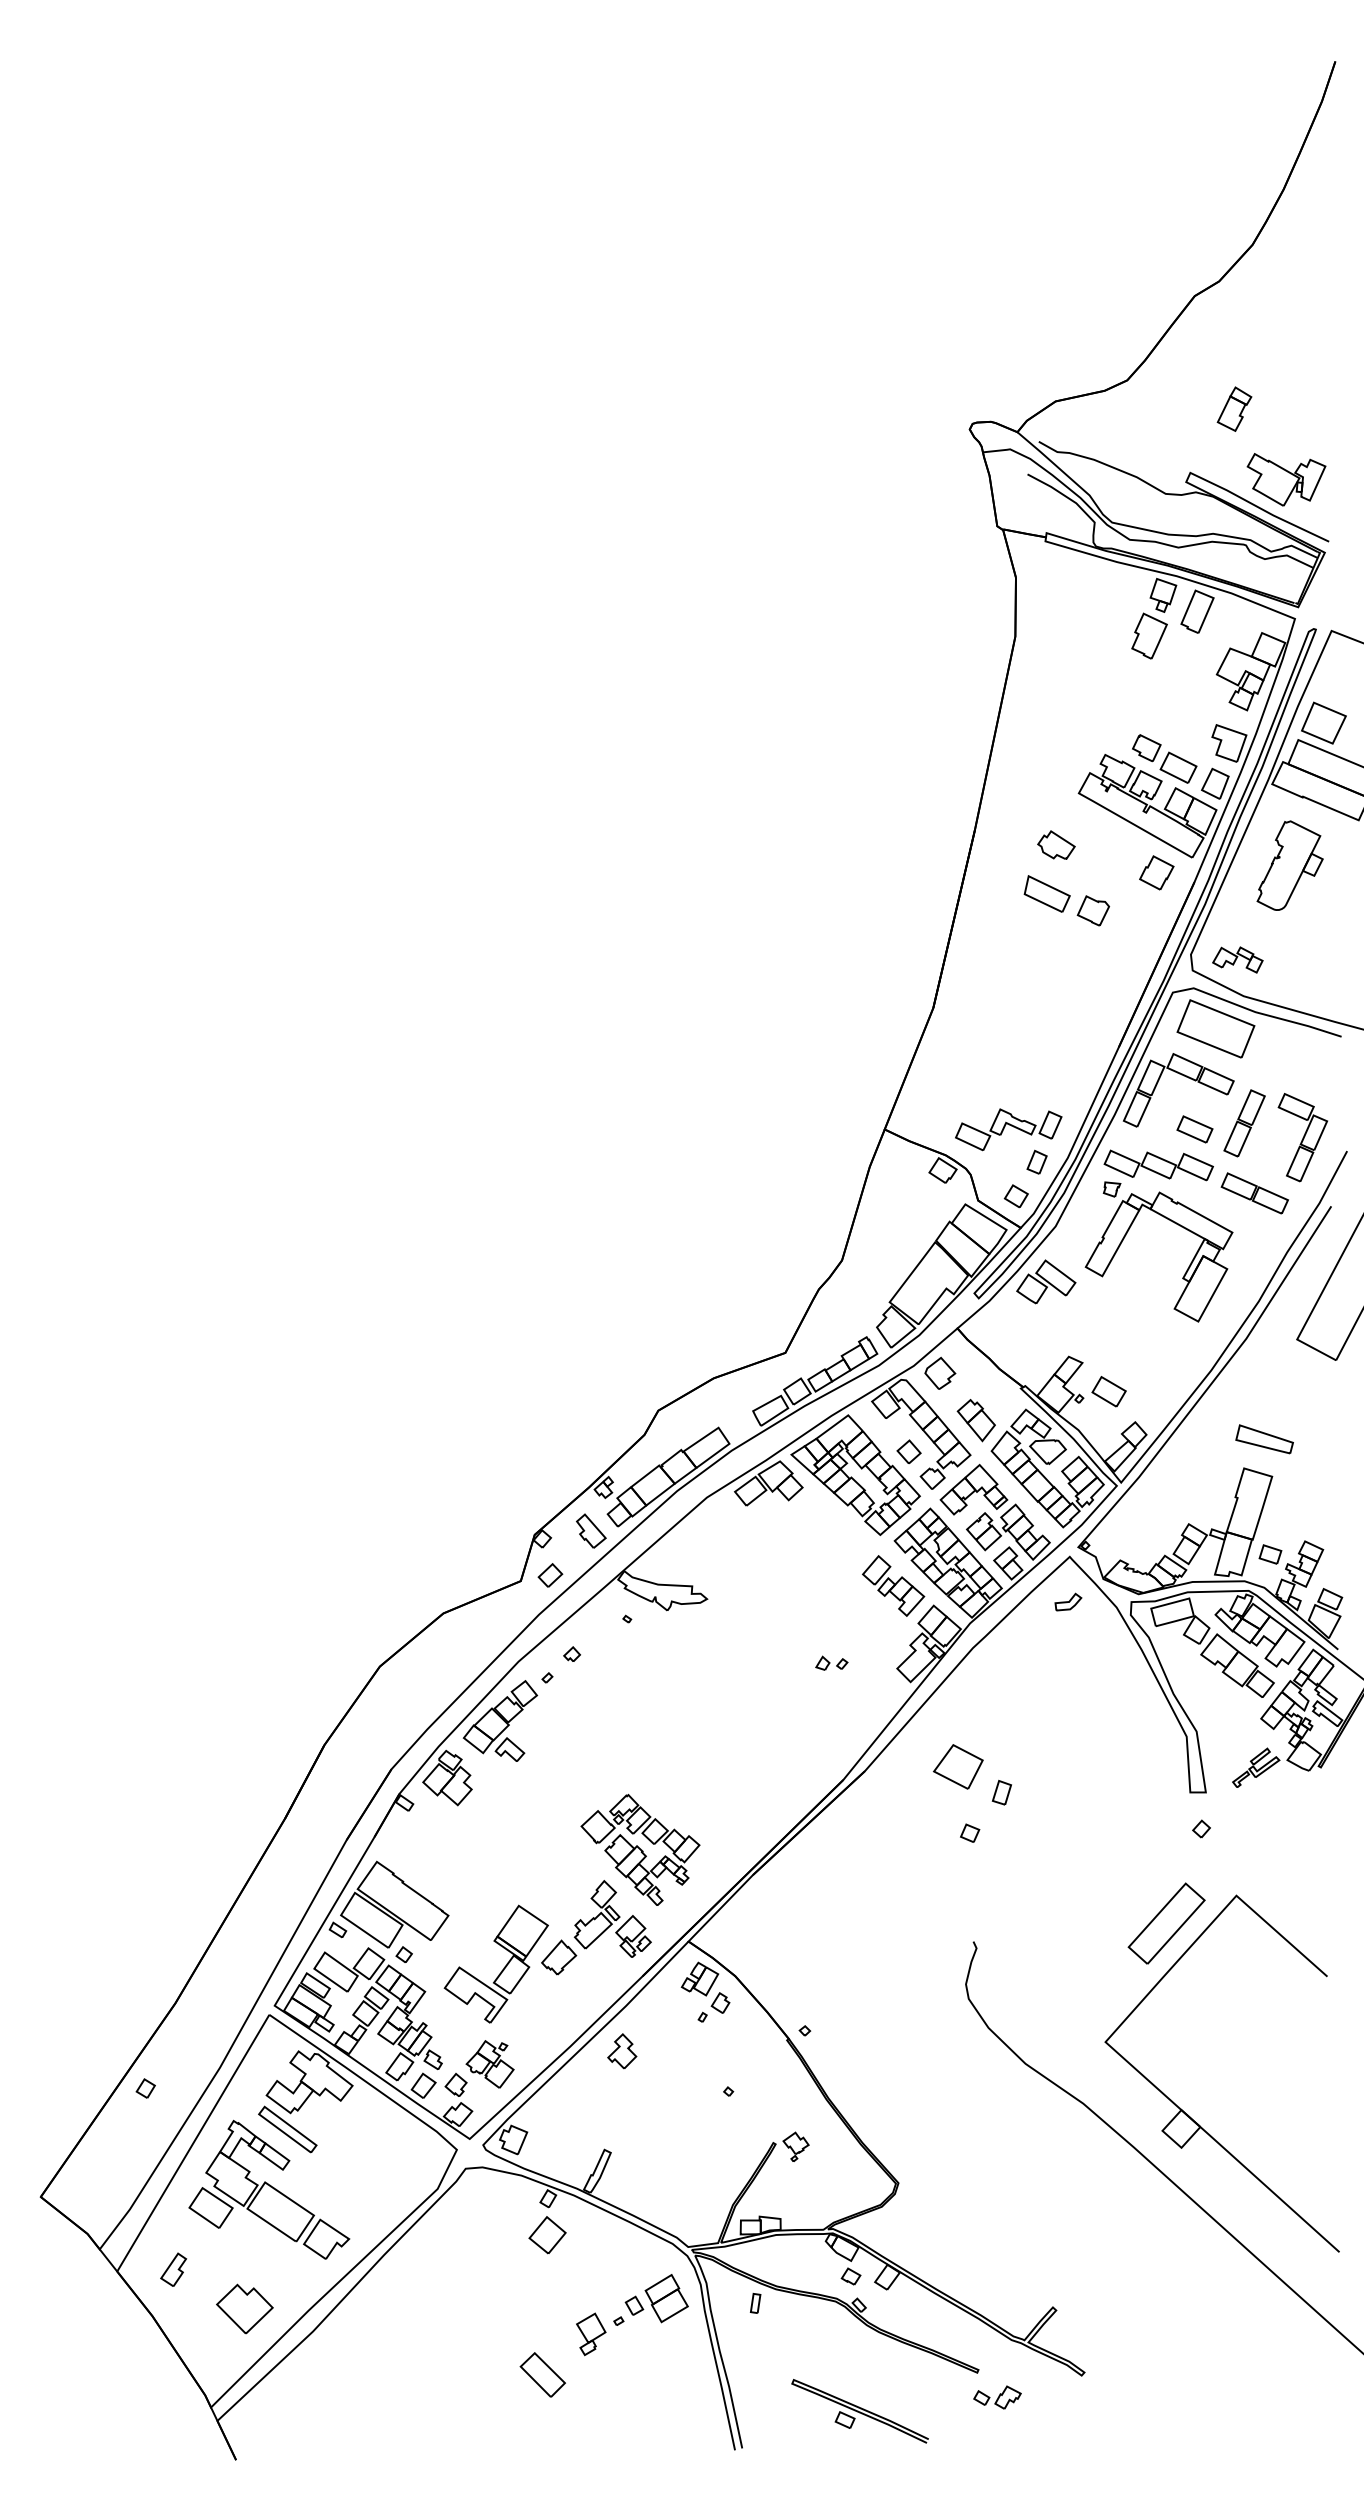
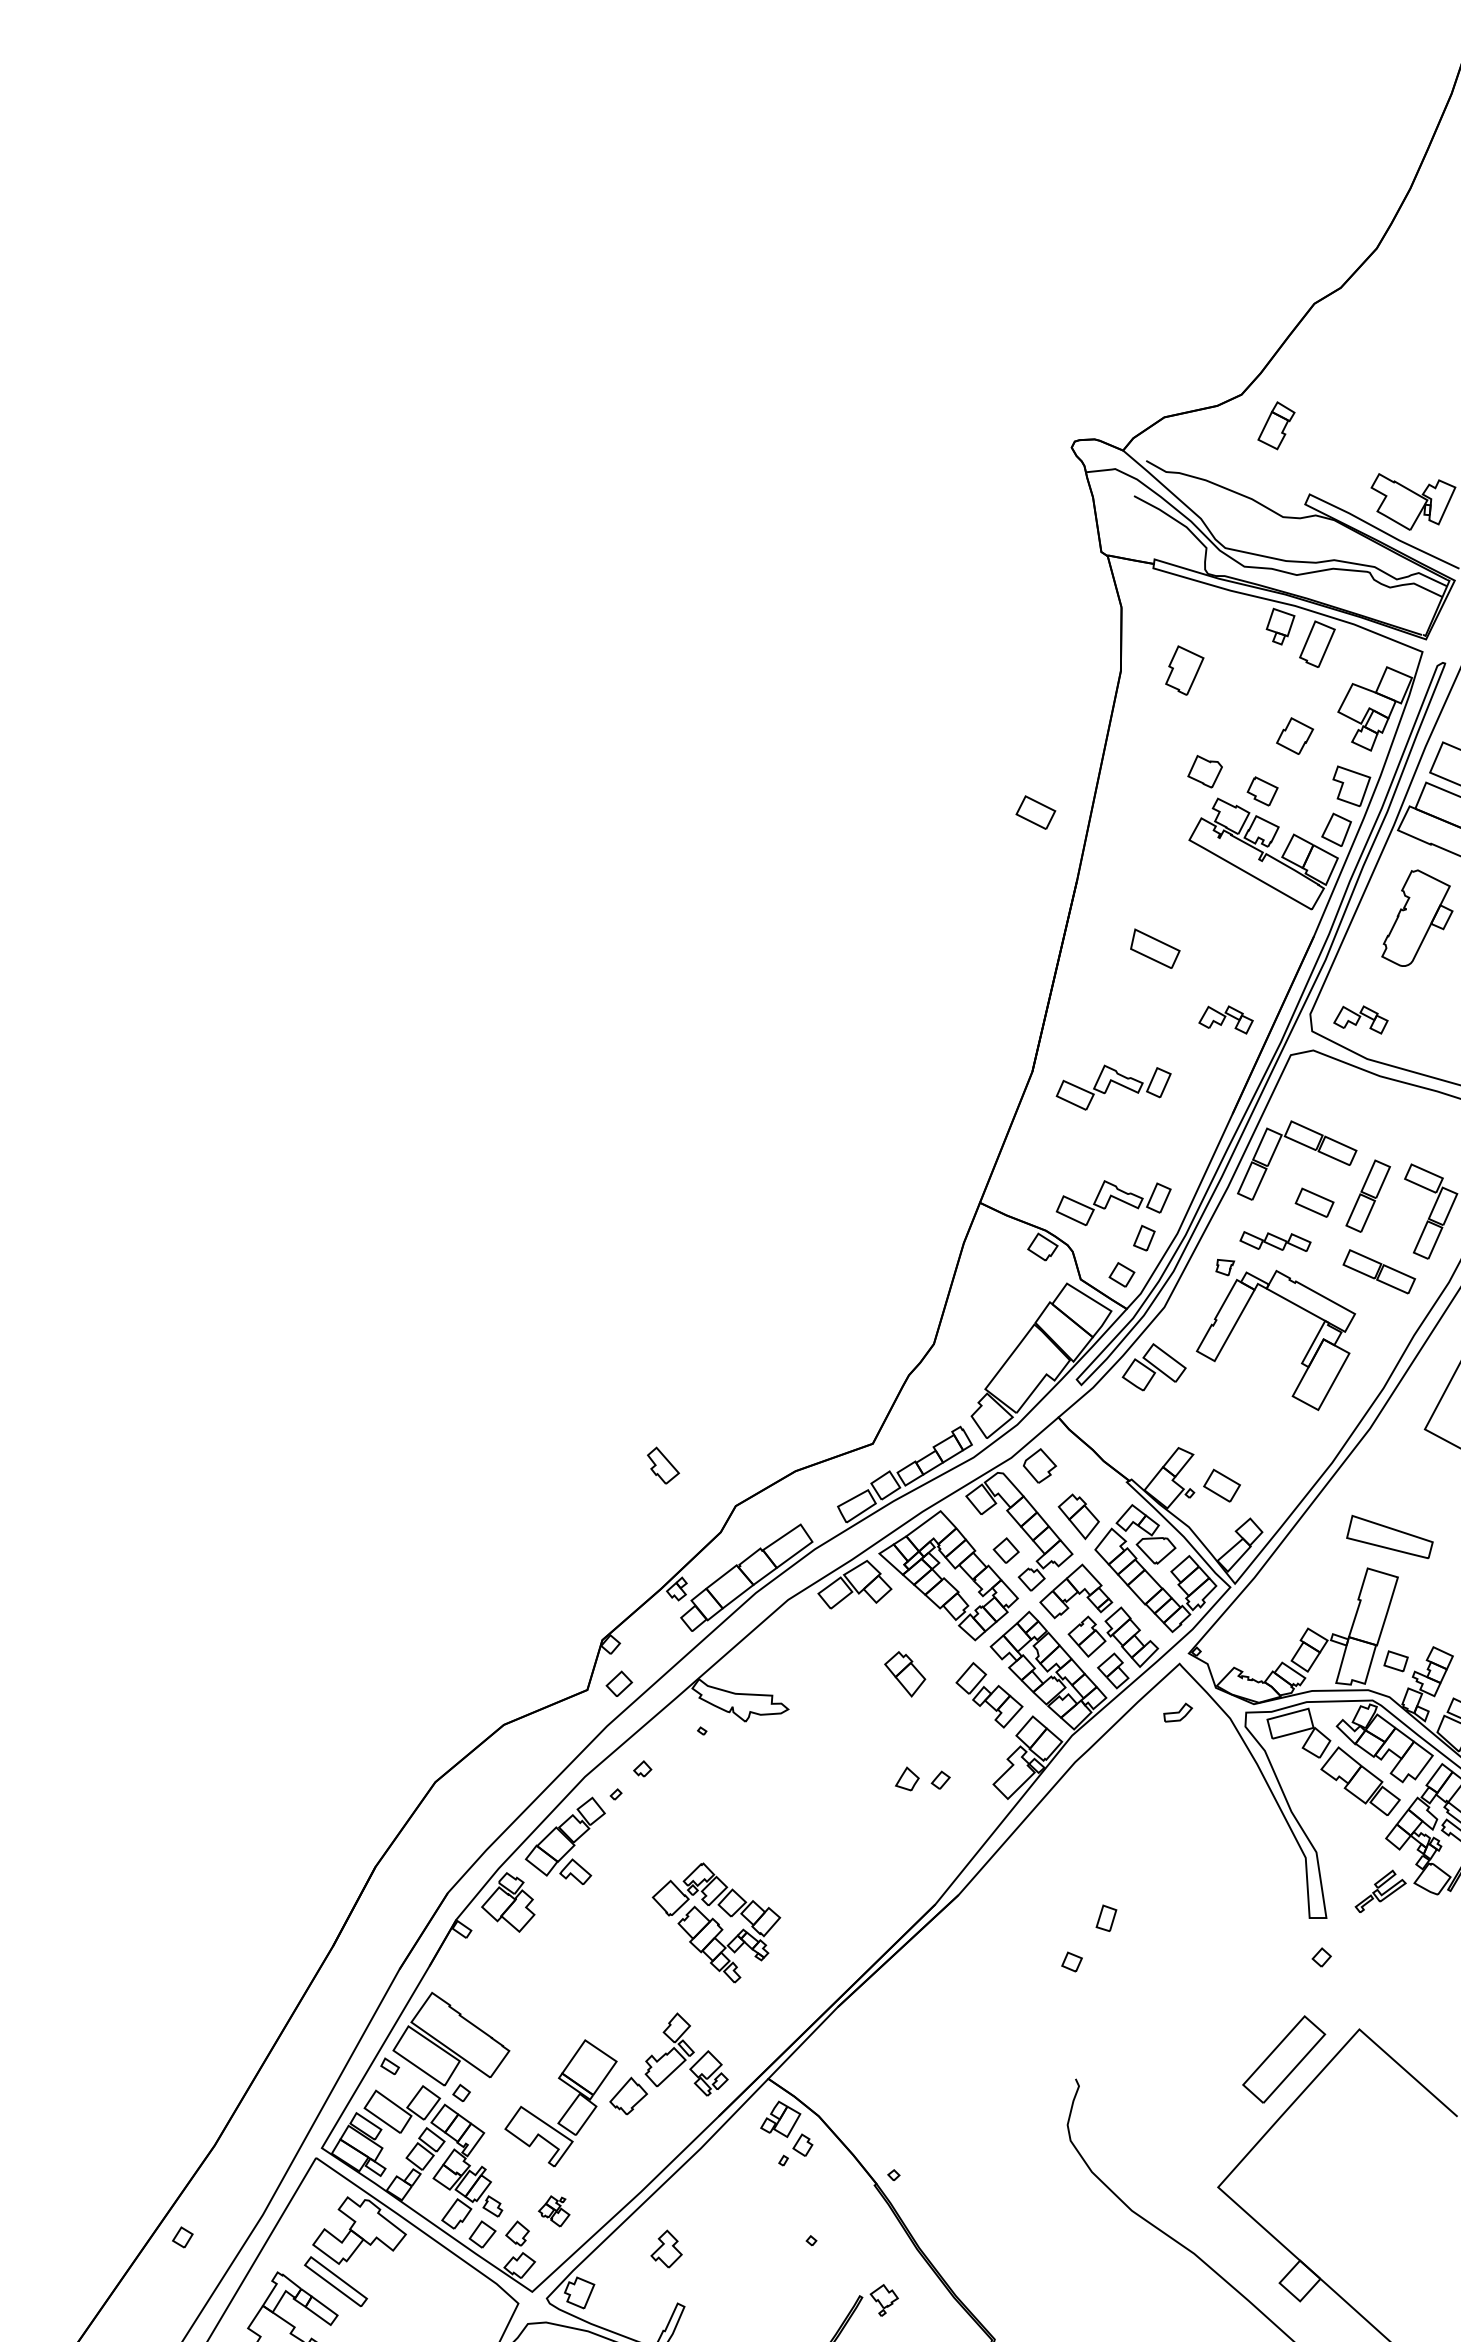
part: (1234, 408) -> (1276, 424), moved
part: (1149, 635) -> (1184, 669), moved
part: (1178, 767) -> (1035, 812), moved
part: (1056, 844) -> (1165, 895), removed
part: (1156, 872) -> (1294, 735), moved
part: (1093, 910) -> (1205, 771), moved
part: (1112, 959) -> (1225, 1019), added
part: (1008, 1022) -> (1113, 1087), added
part: (1215, 1028) -> (1336, 1093), removed
part: (1158, 1165) -> (1275, 1241), size x0.6
part: (1264, 1439) -> (1389, 1537), size x1.4
part: (591, 1530) -> (663, 1464), moved
part: (814, 1566) -> (904, 1674), added
part: (831, 1662) -> (922, 1777), size x1.6
part: (957, 1766) -> (1058, 1890), removed
part: (640, 1849) -> (716, 1922), moved
part: (622, 2051) -> (666, 2249), moved
part: (489, 2064) -> (553, 2211), size x0.6

